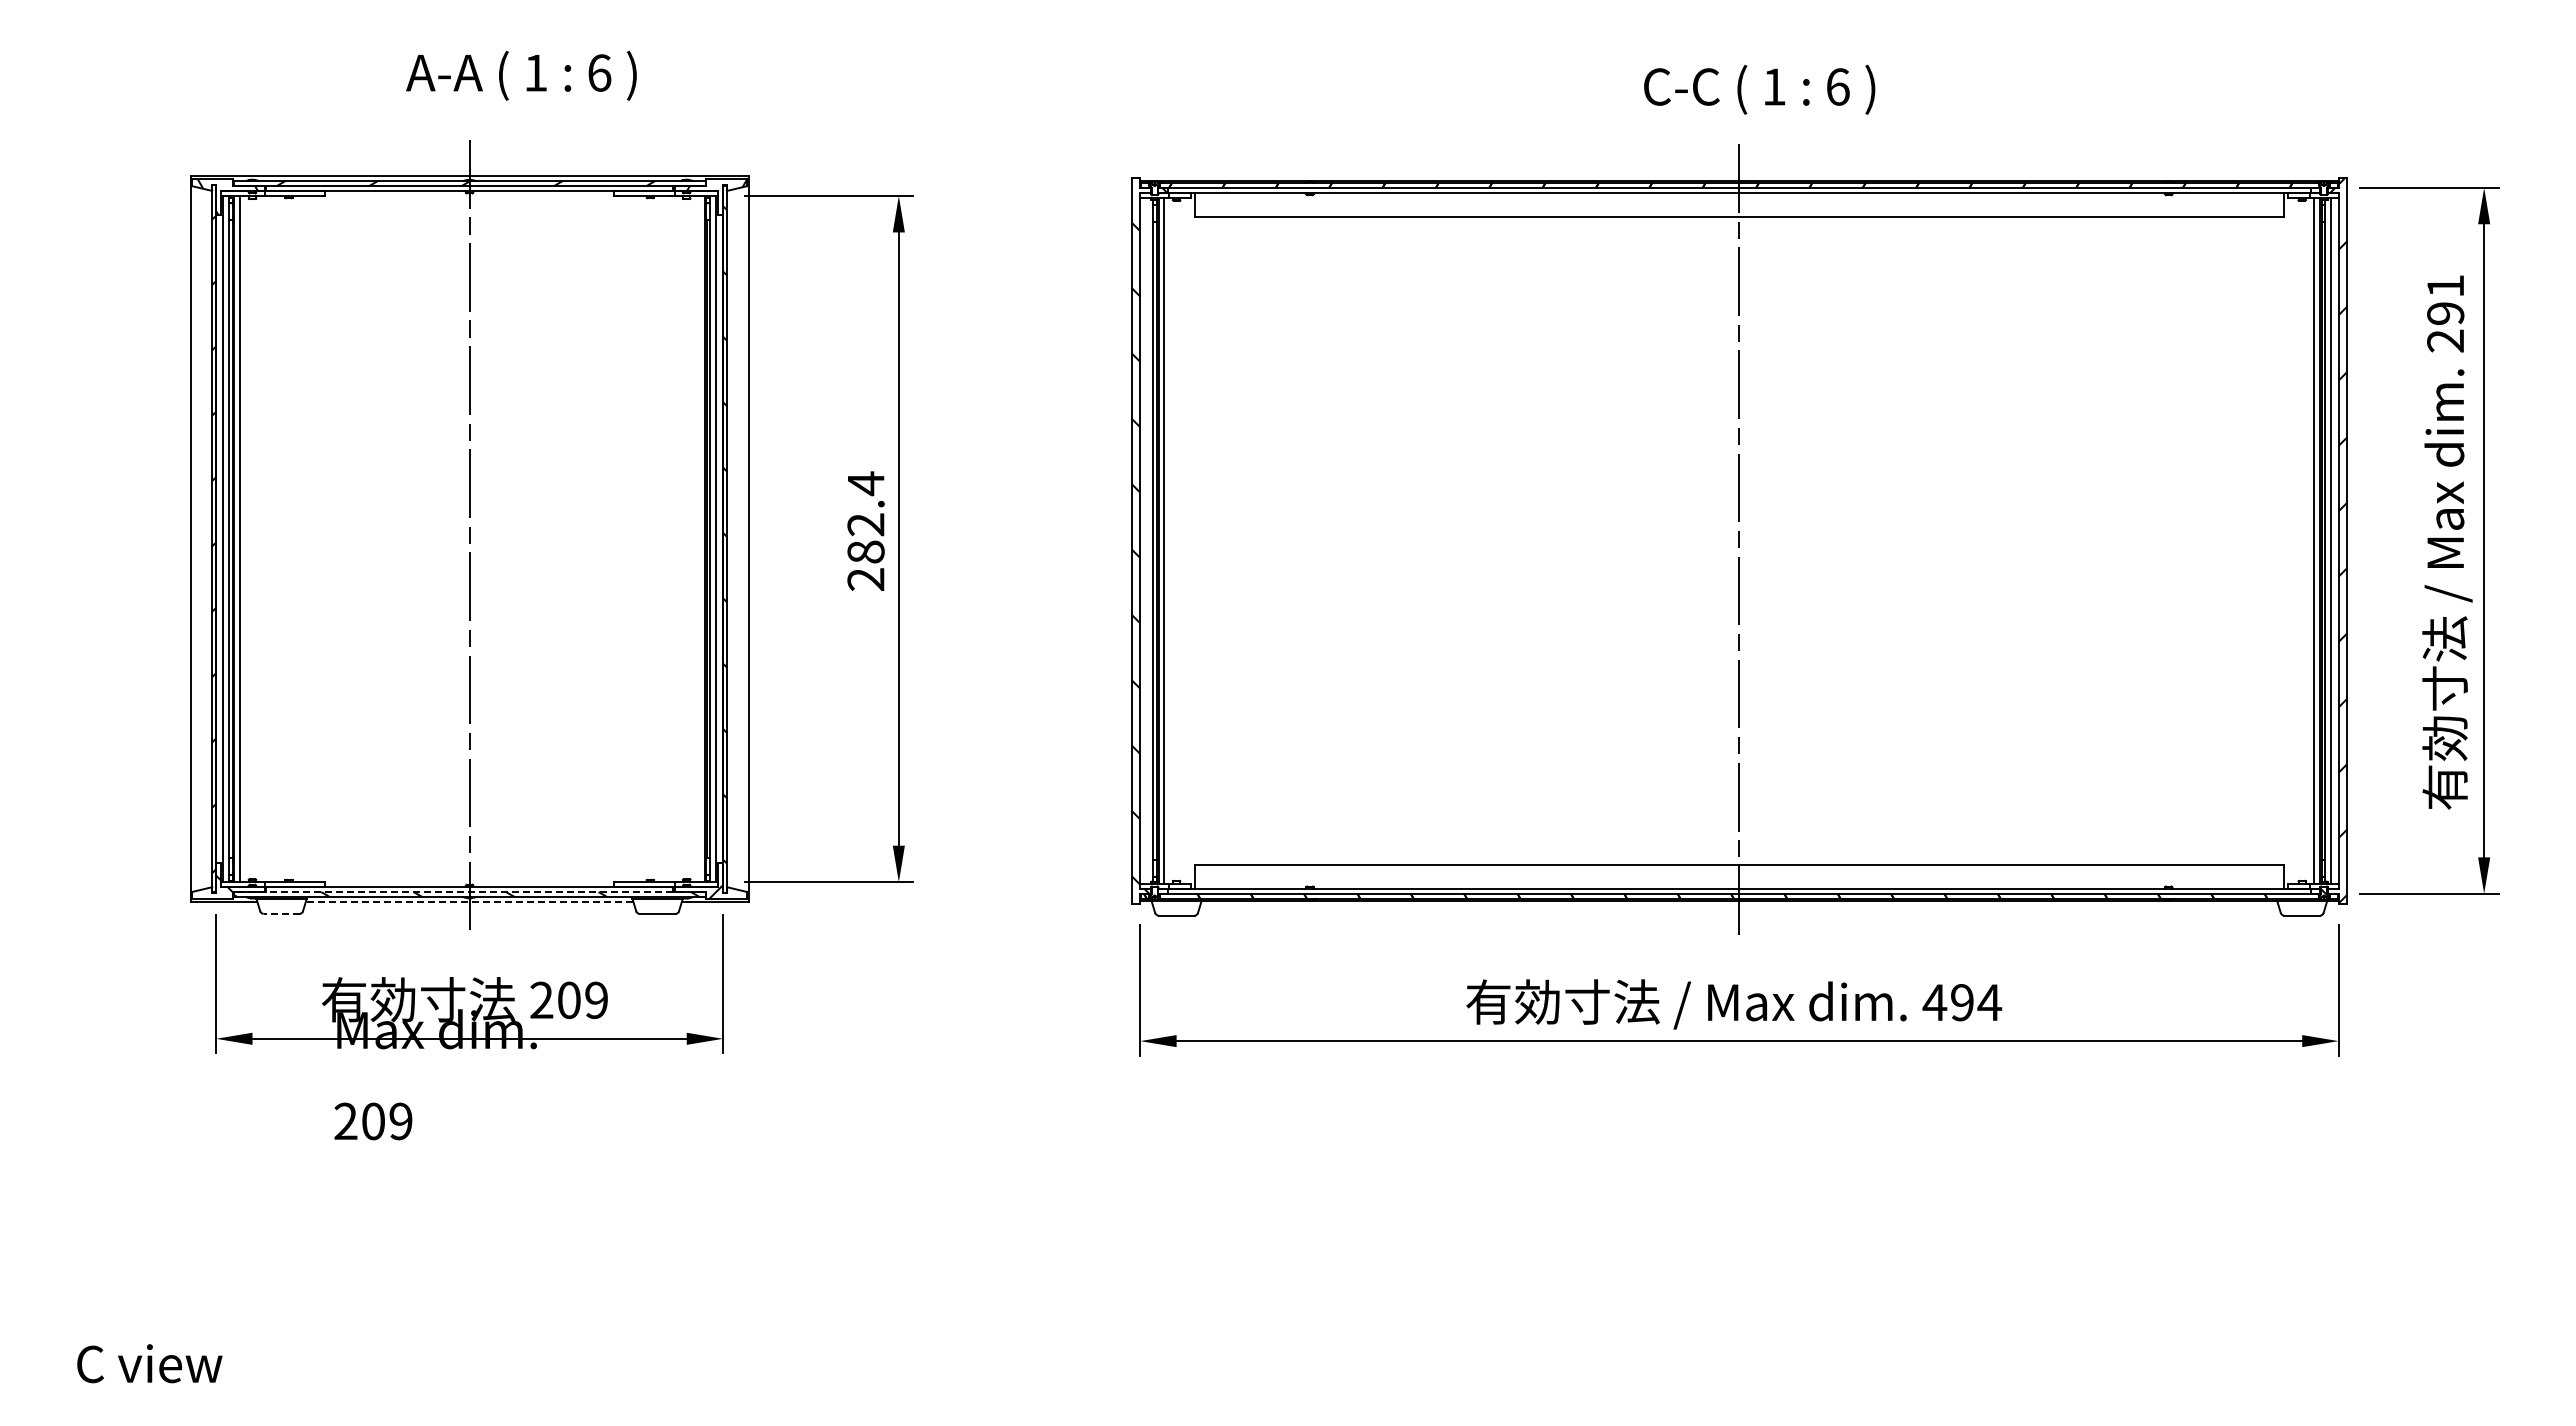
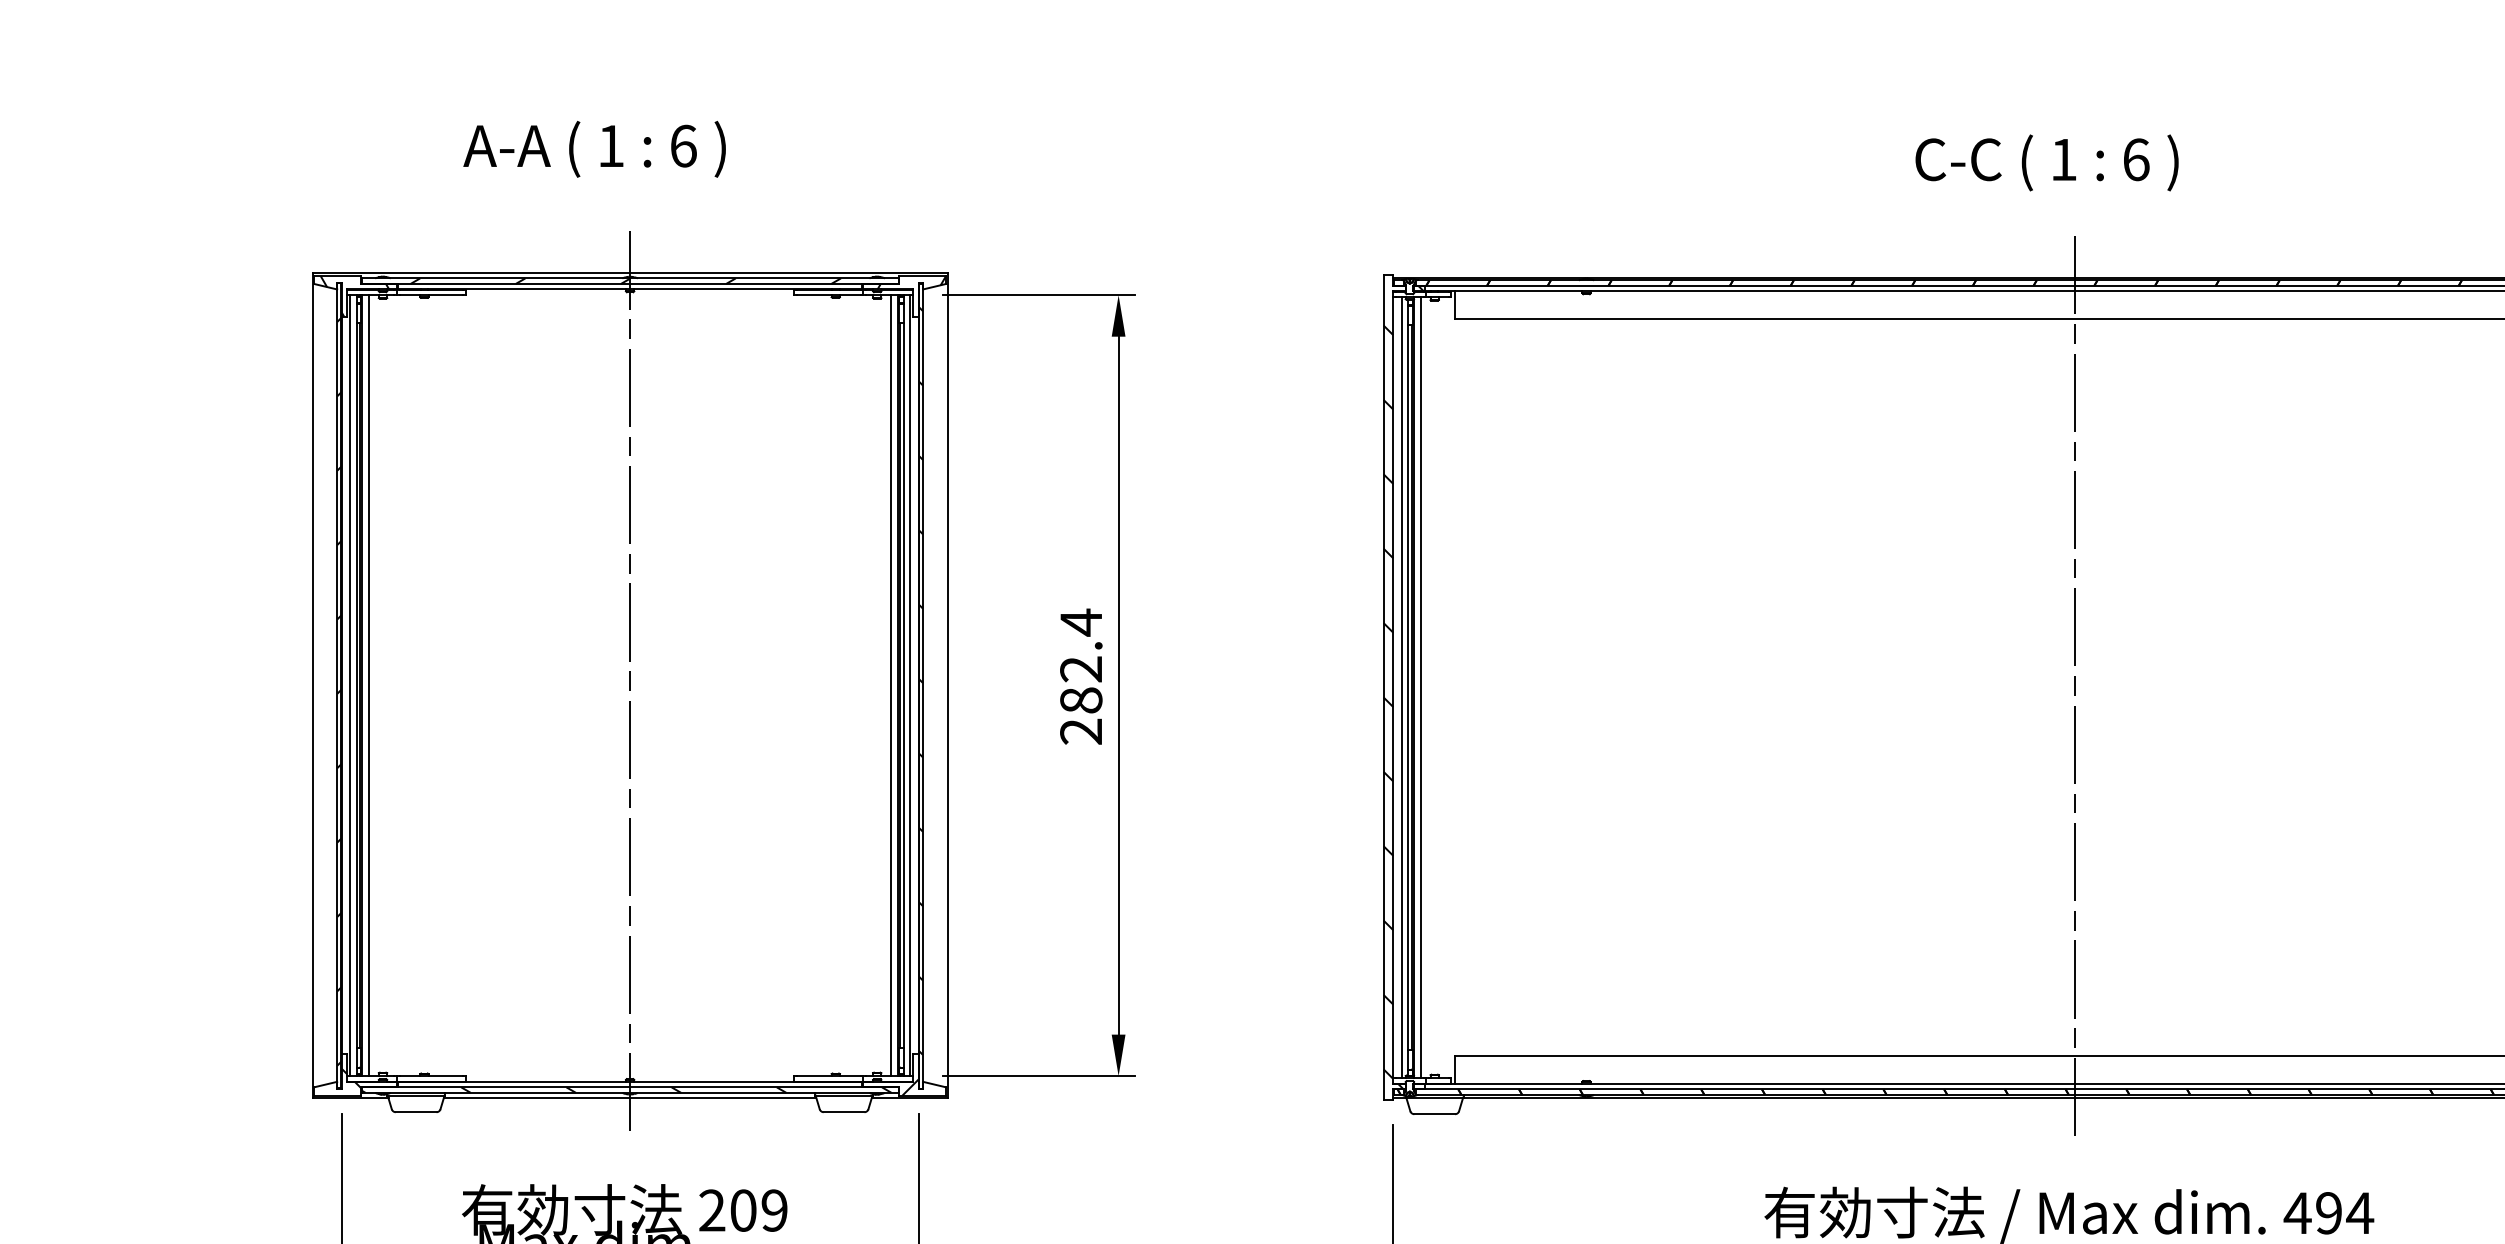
text: (521, 75) -> (594, 148), moved
text: (1759, 89) -> (2046, 162), moved
line: (698, 539) -> (890, 686), added
line: (1147, 540) -> (1401, 687), added
line: (469, 892) -> (629, 1087), dashed -> solid
line: (469, 901) -> (629, 1098), dashed -> solid
line: (281, 913) -> (416, 1111), dashed -> solid

